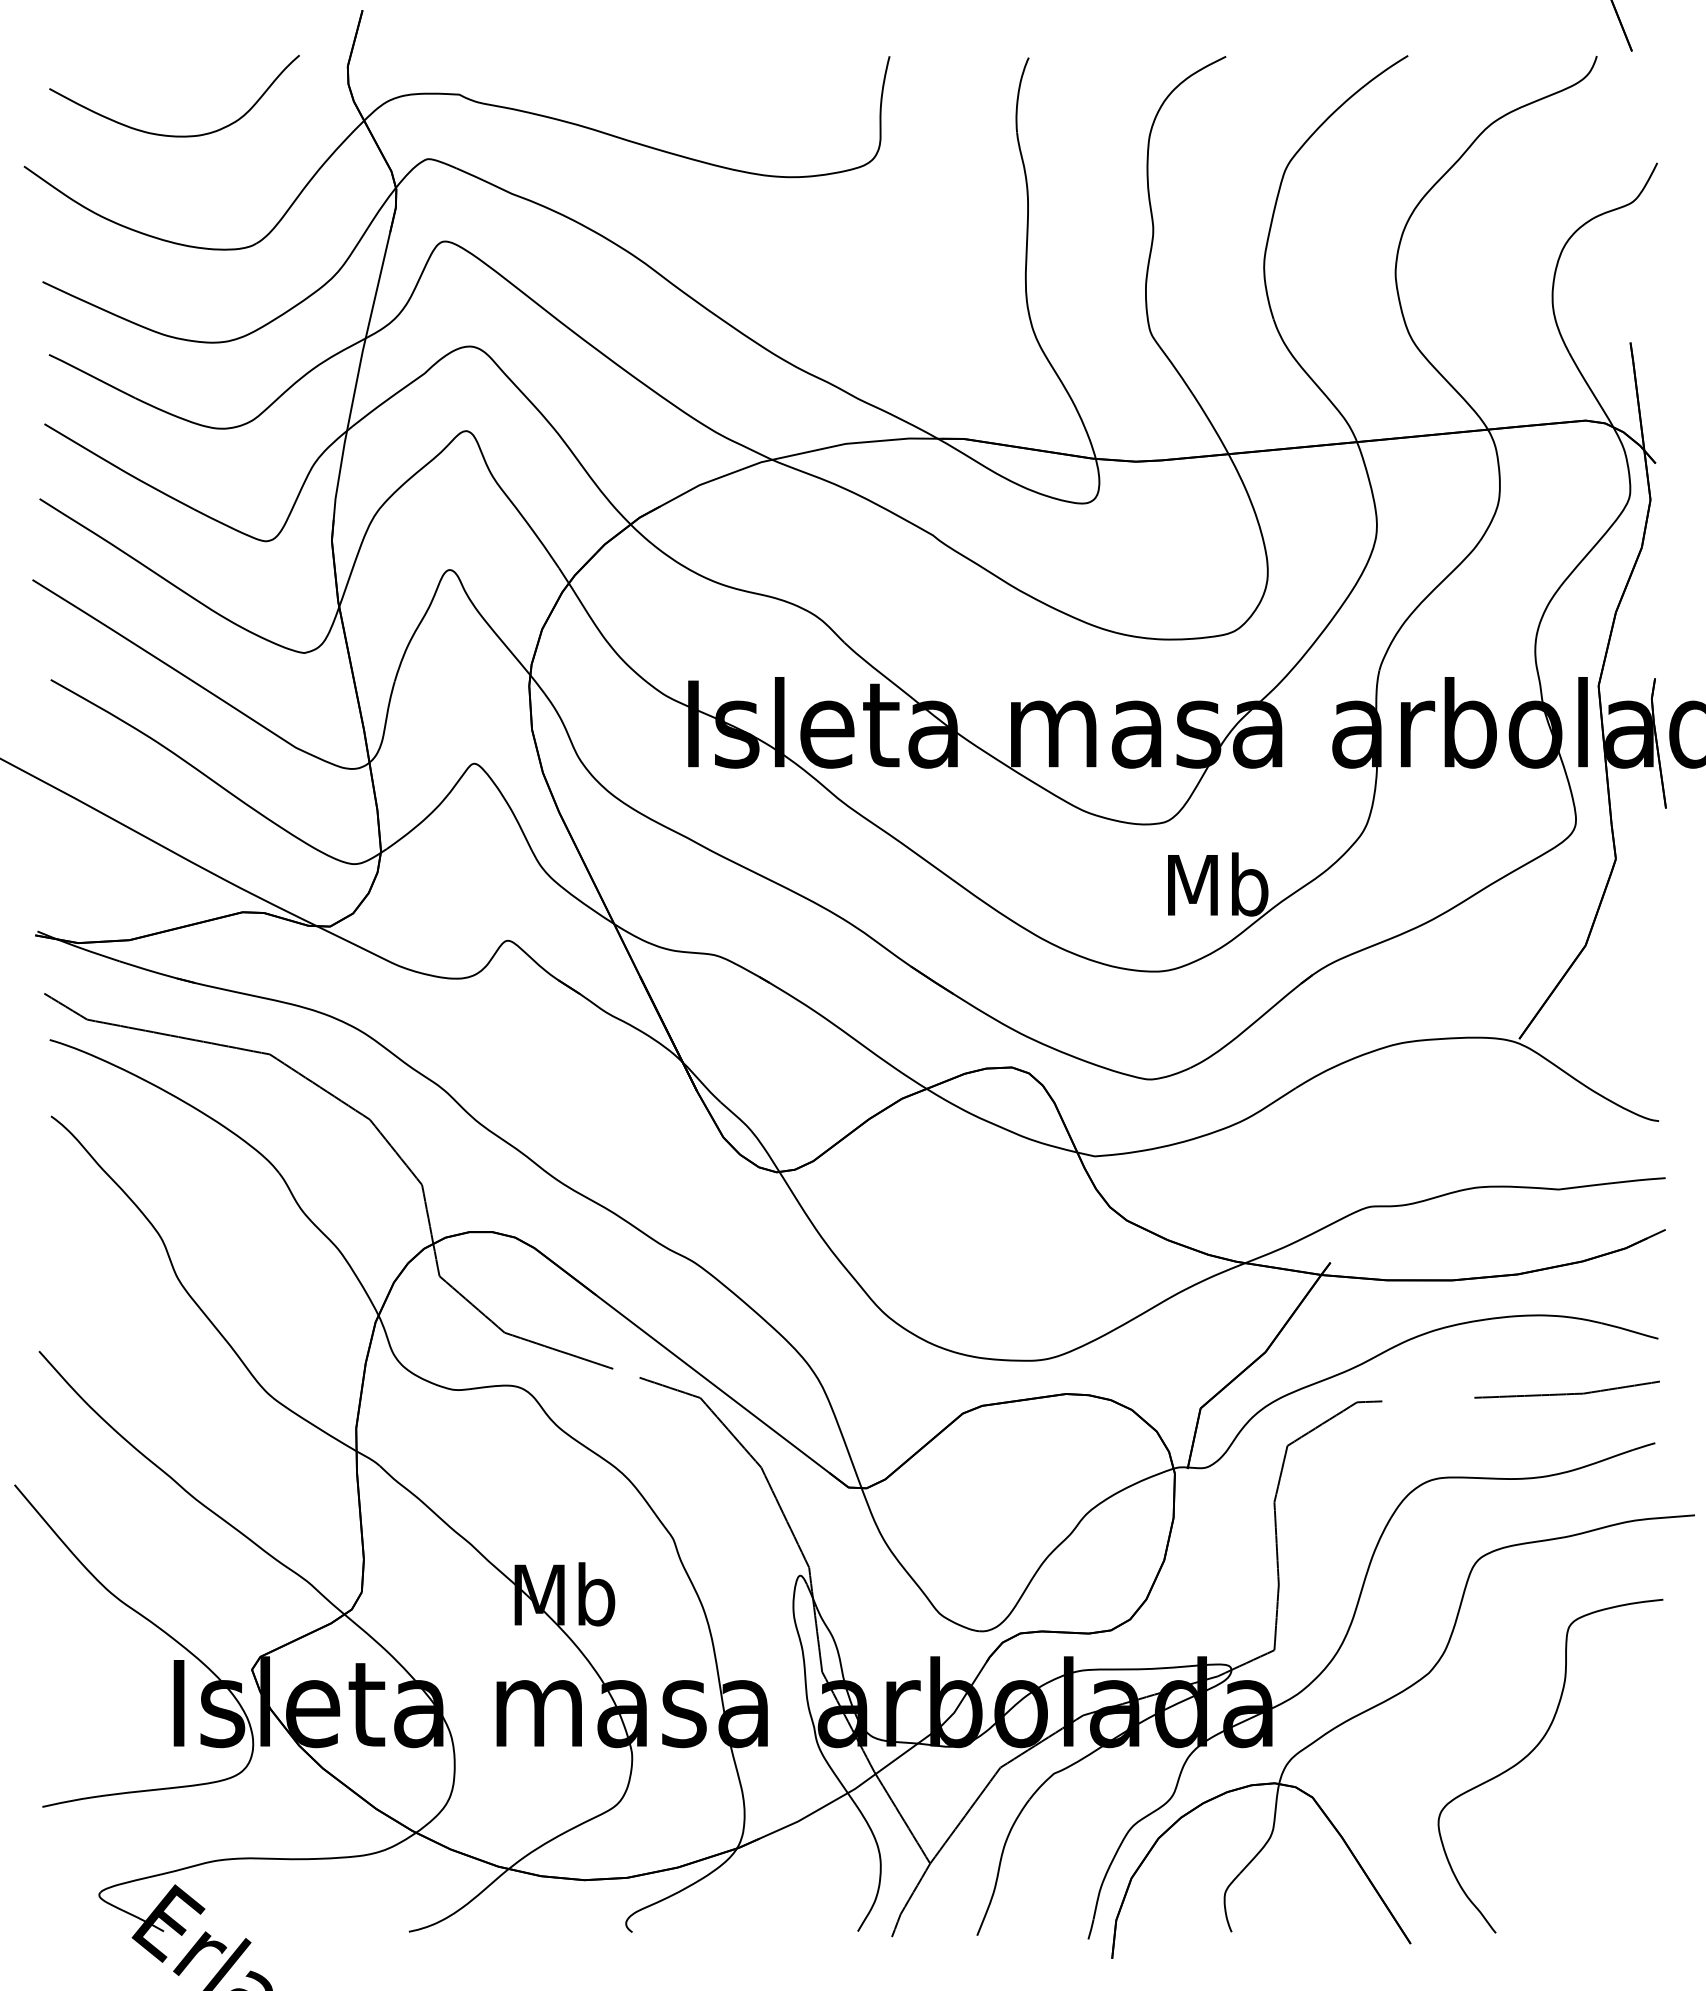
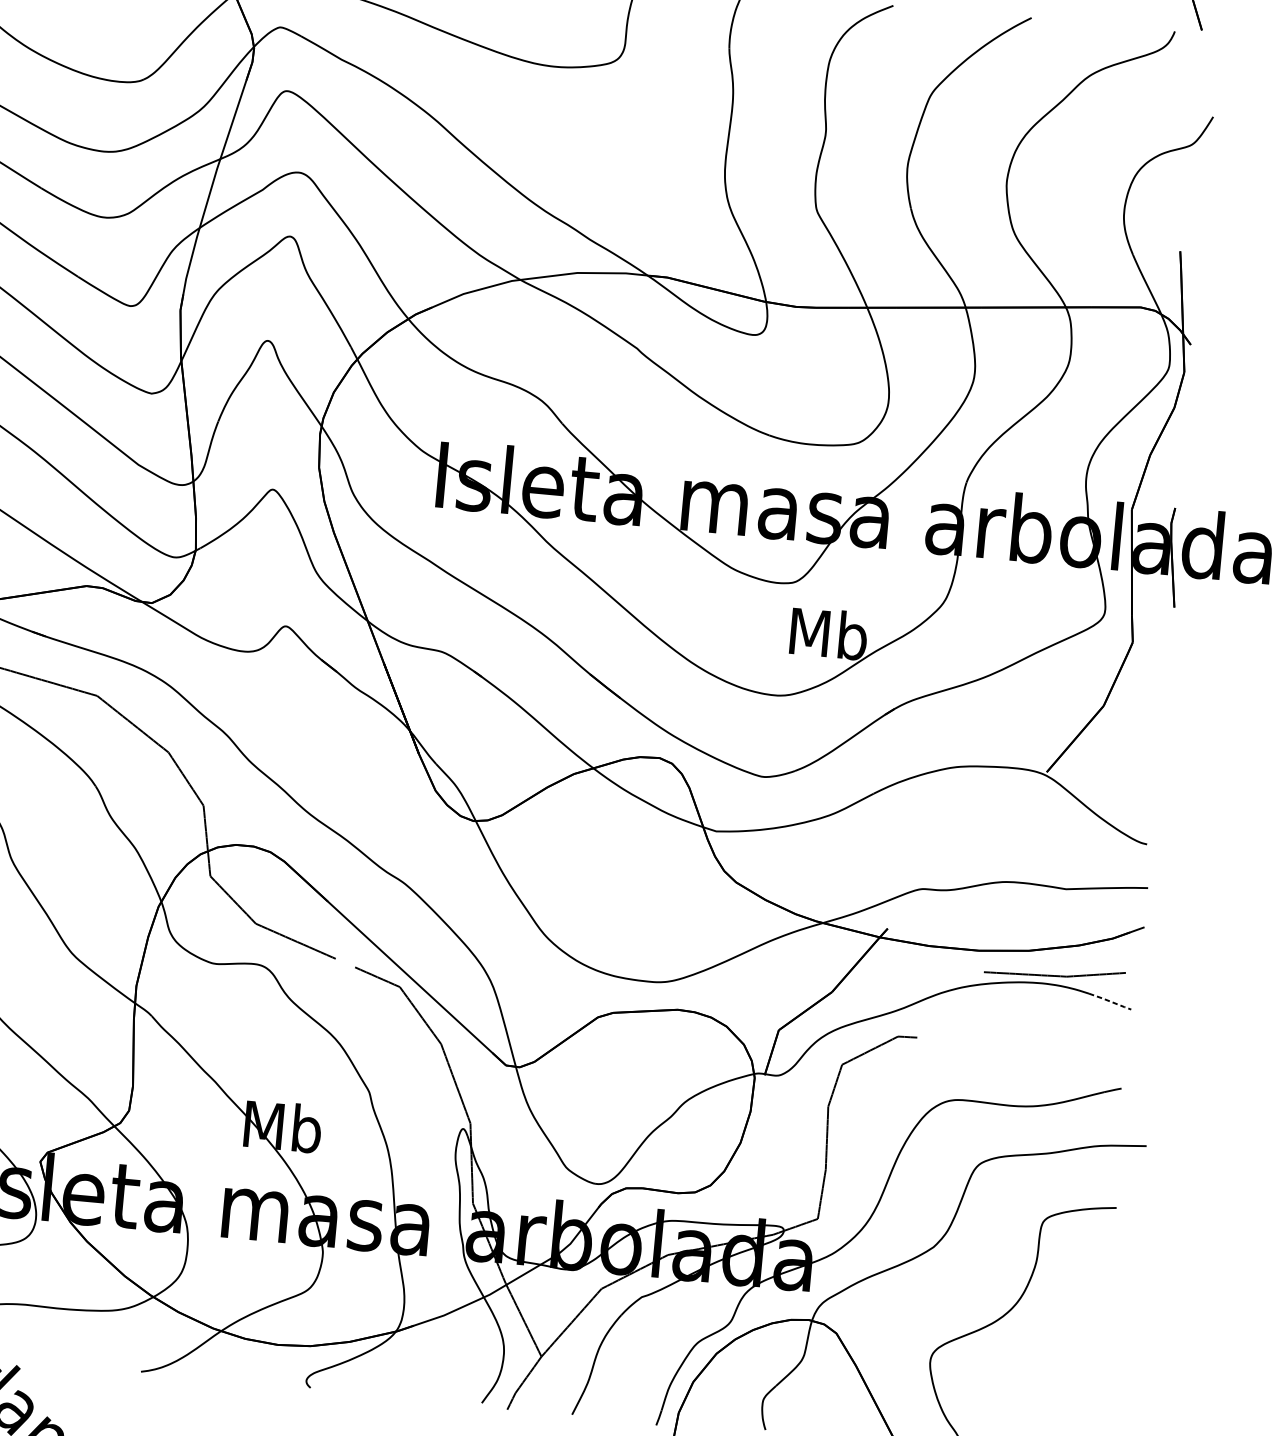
line: (1630, 1330) -> (1110, 1001), solid -> dashed
curve: (1566, 1393) -> (1054, 975), moved

